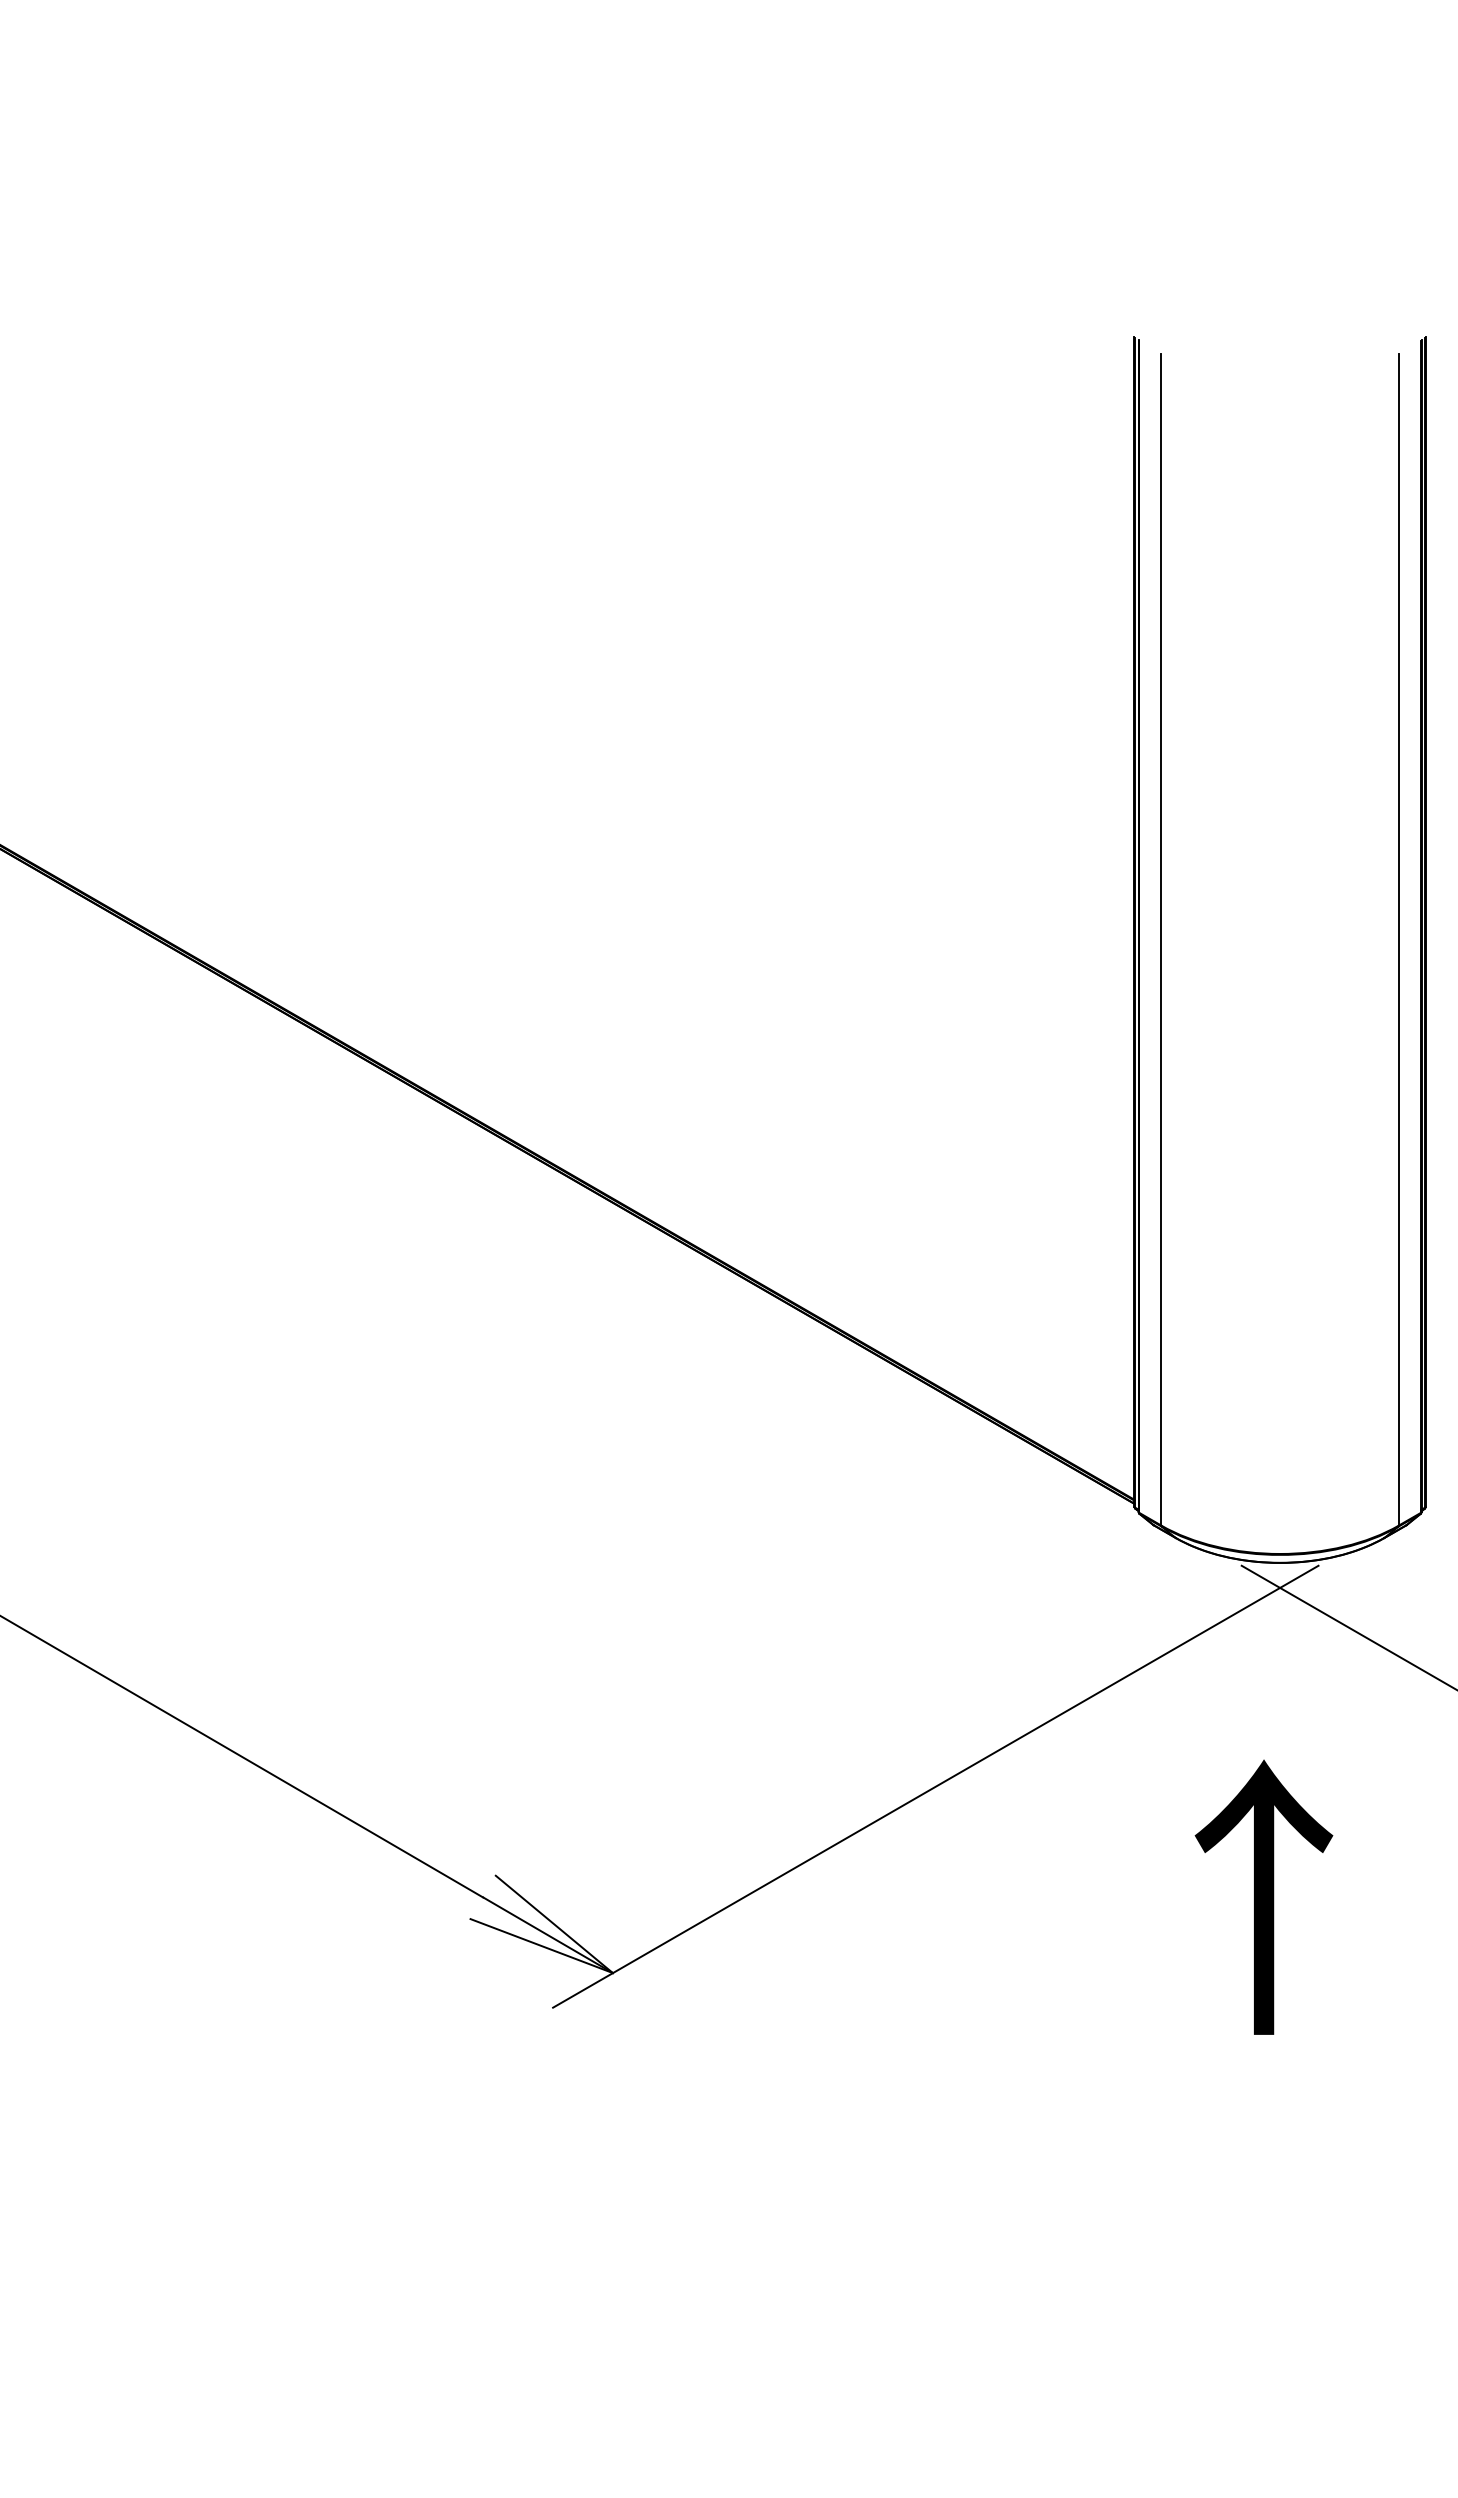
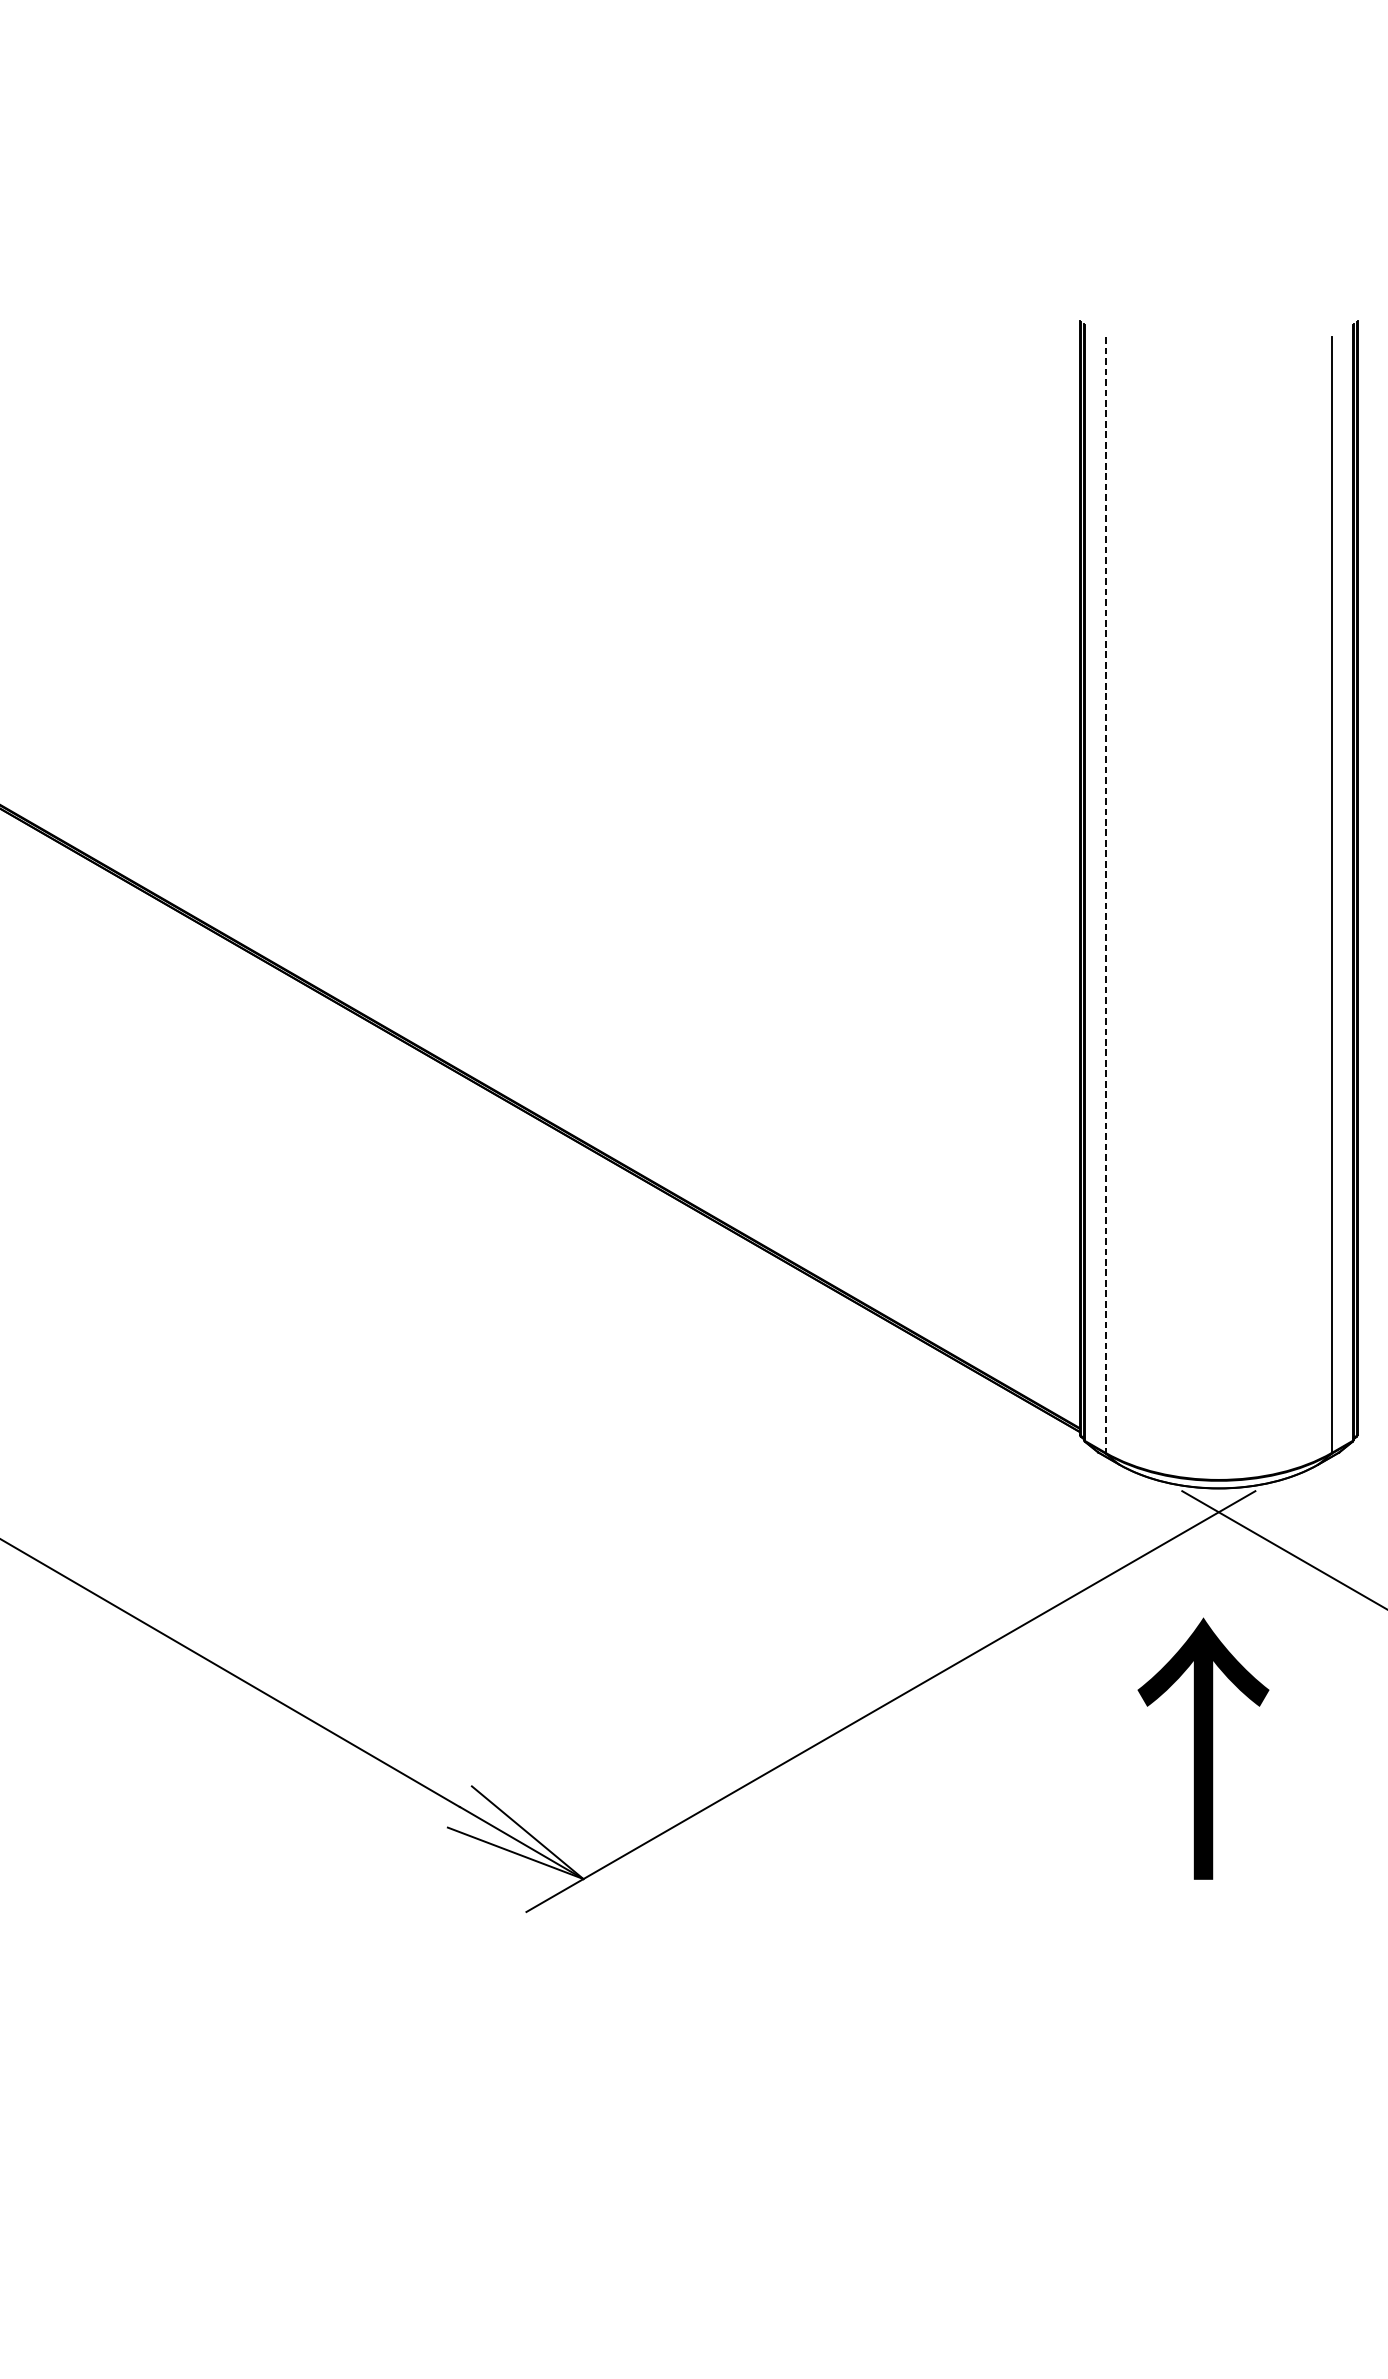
line: (1161, 939) -> (1105, 894), solid -> dashed
text: (1263, 1896) -> (1203, 1748), moved

